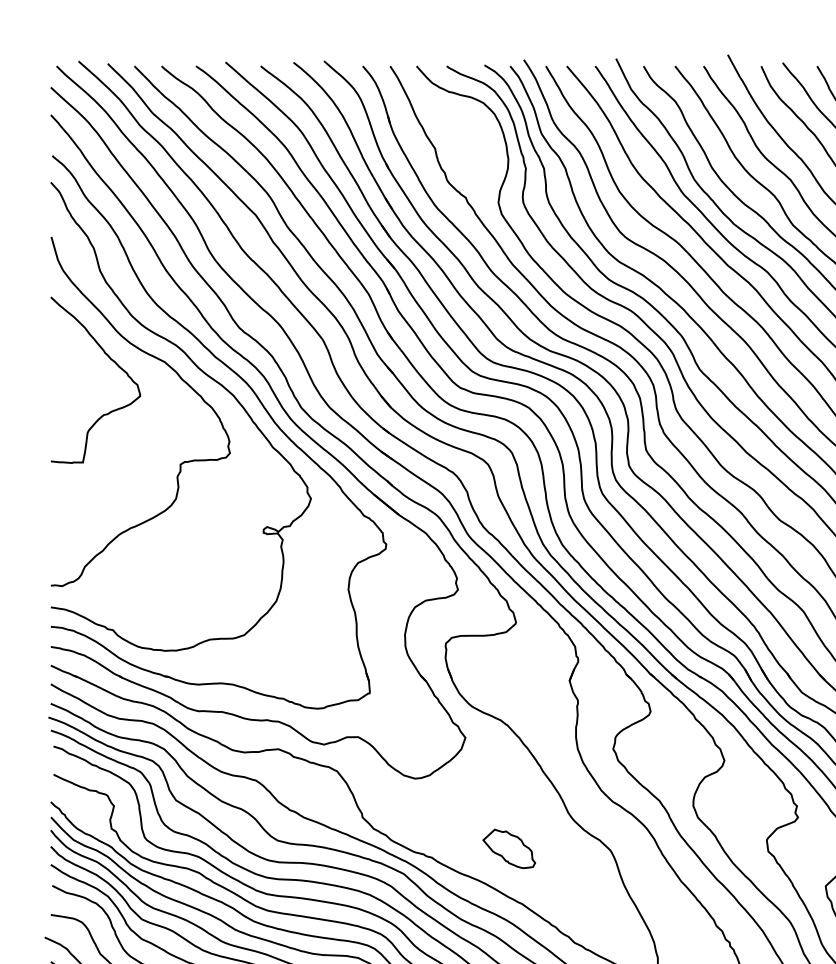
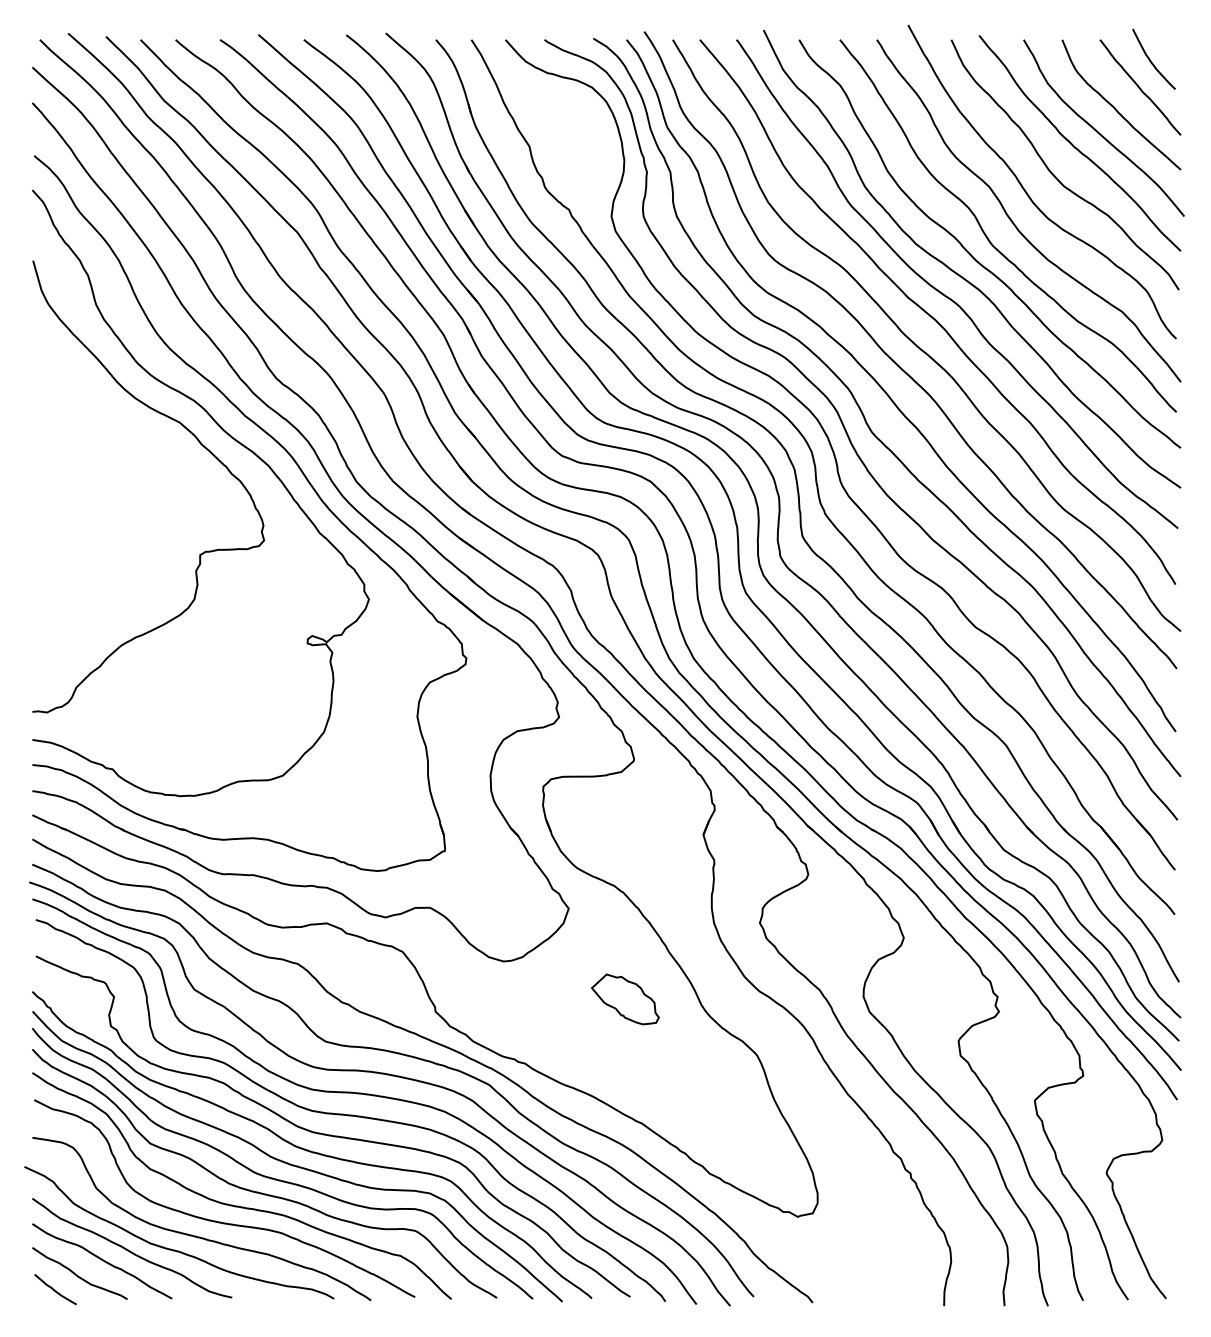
curve: (111, 360) -> (110, 420), removed
part: (509, 849) -> (625, 999), moved

